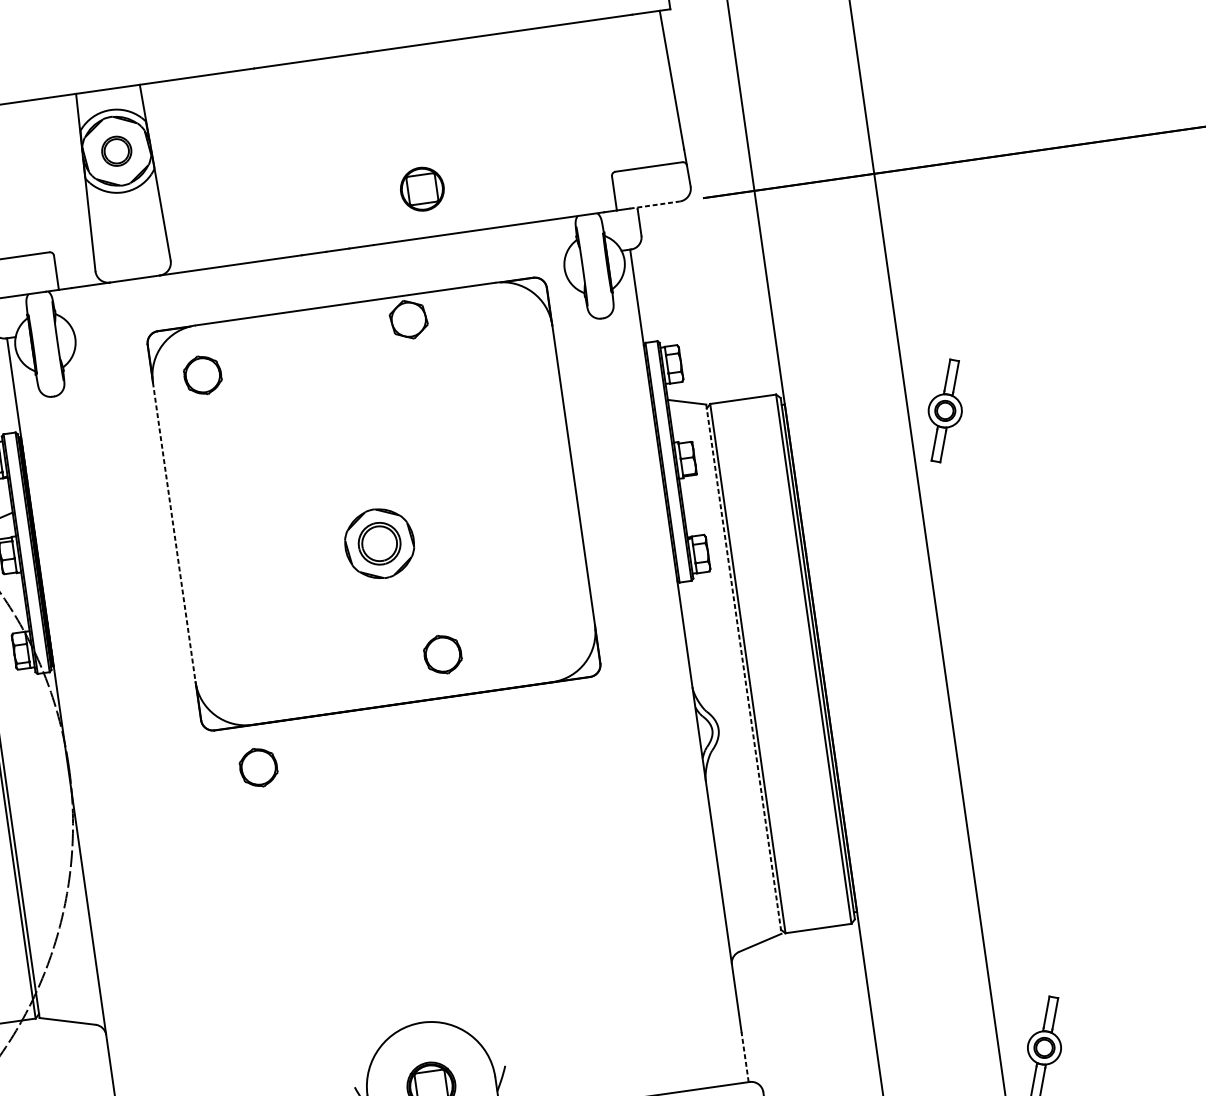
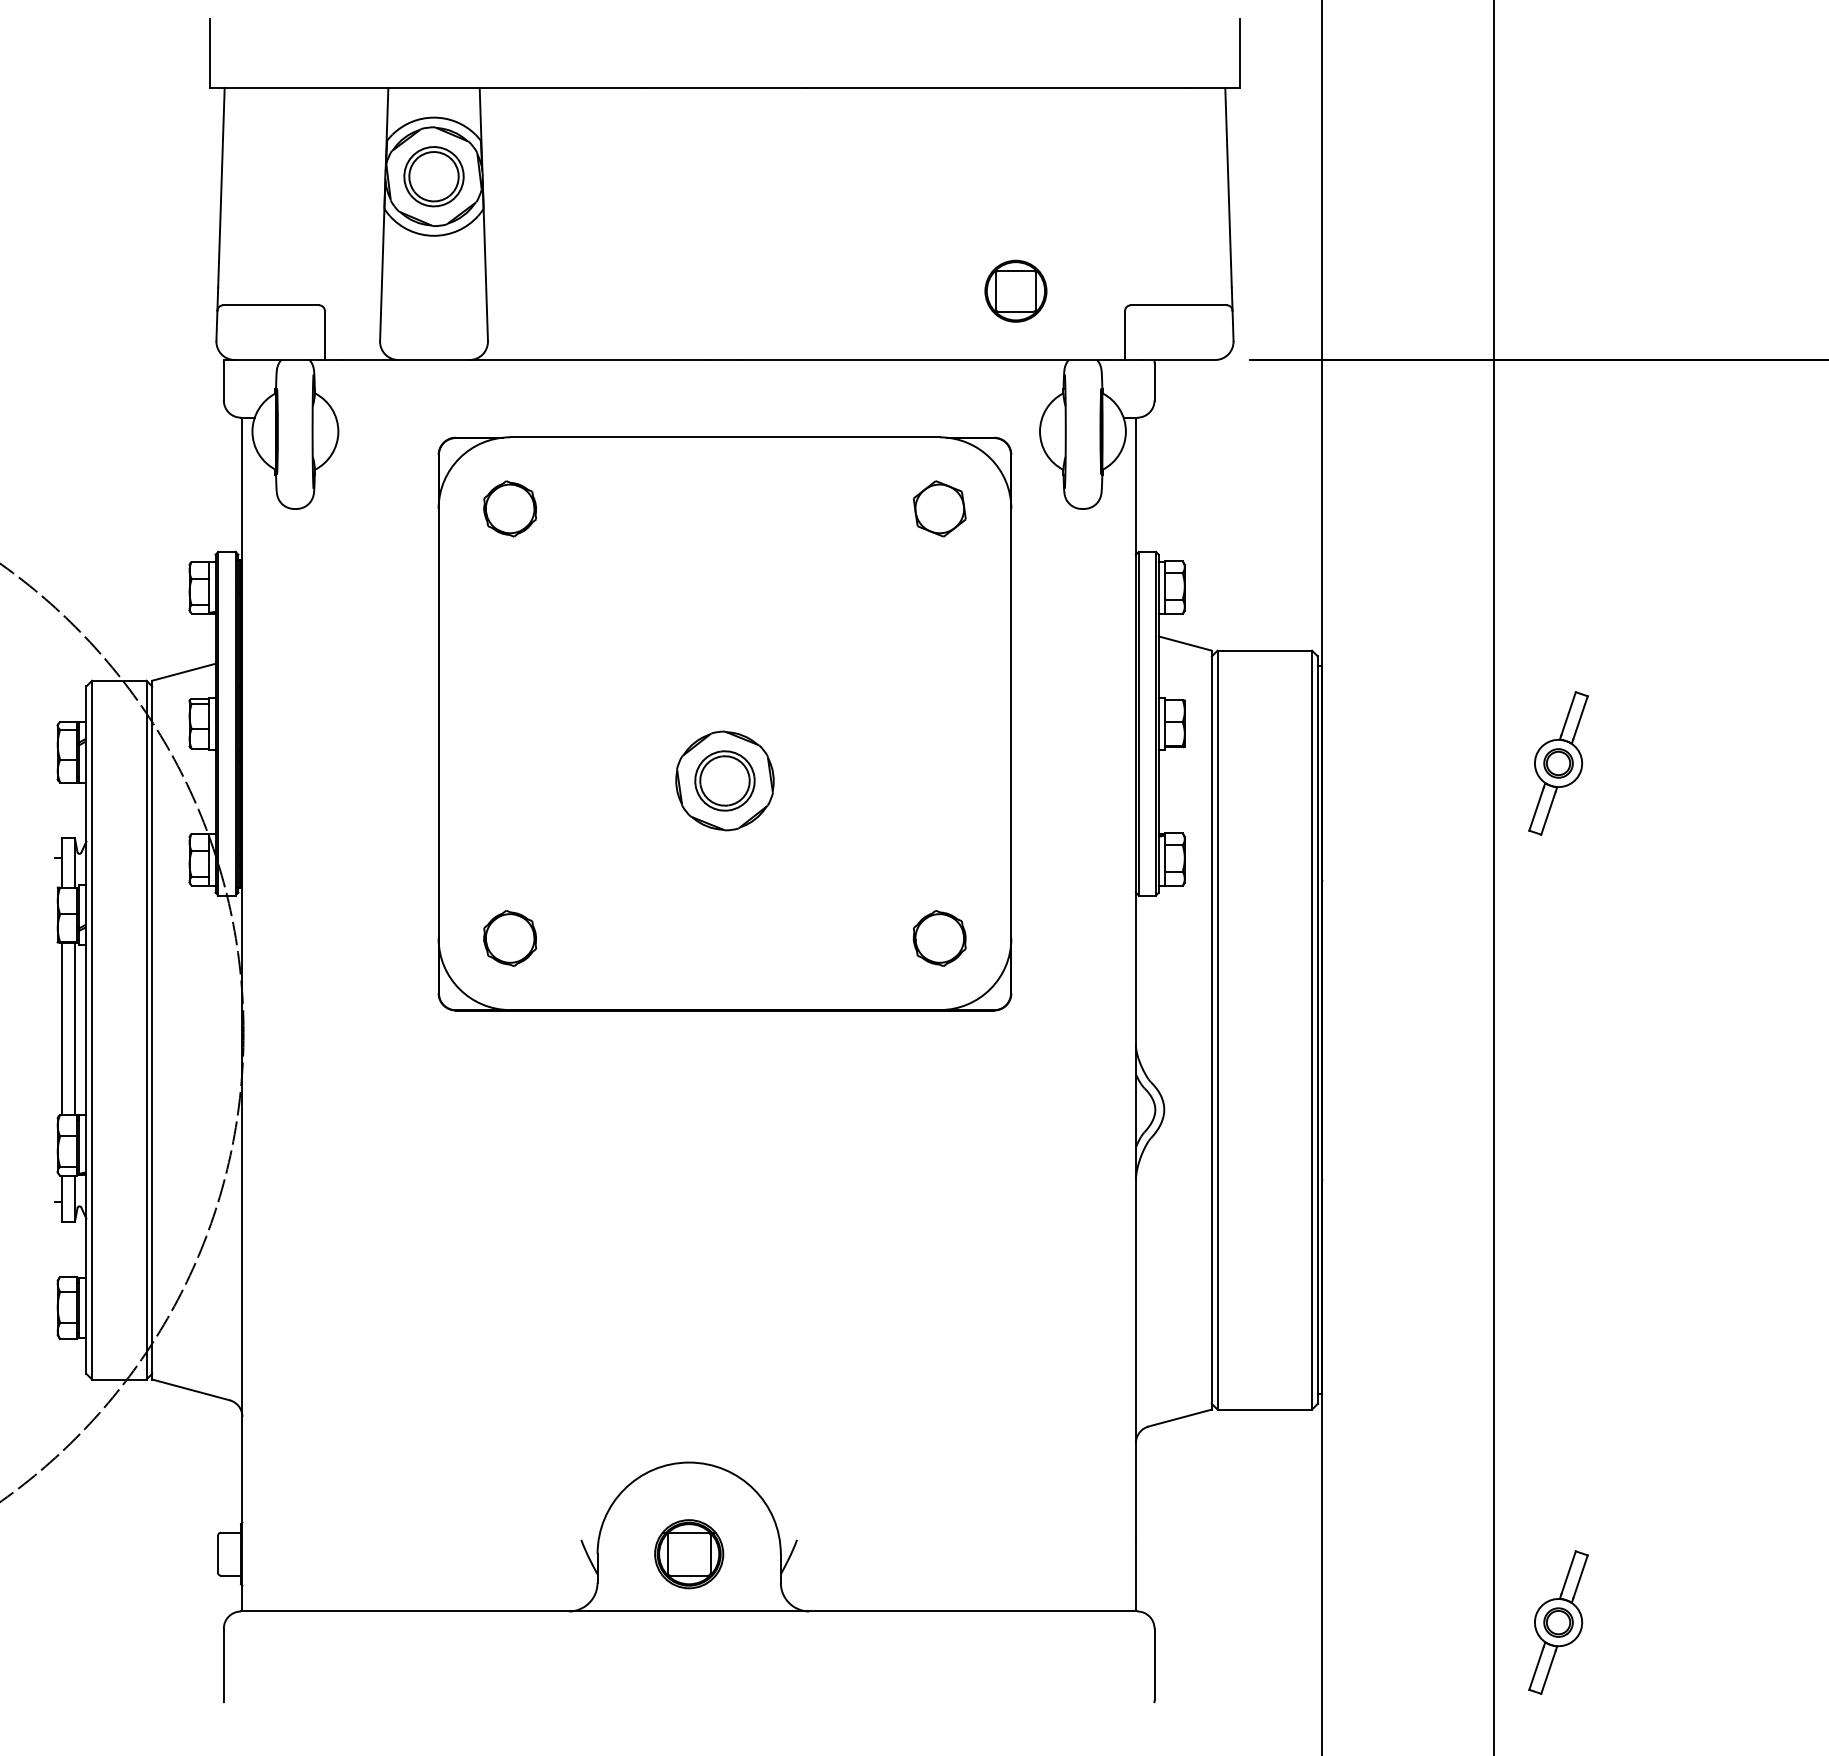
part: (116, 151) -> (433, 176), size x1.43
part: (421, 188) -> (1015, 290), moved
line: (654, 205) -> (1179, 360), dashed -> solid
part: (408, 319) -> (939, 508), moved
part: (945, 410) -> (1558, 763), moved
line: (174, 532) -> (438, 723), dashed -> solid
part: (442, 654) -> (939, 938), moved
line: (743, 669) -> (1211, 1030), dashed -> solid
part: (258, 767) -> (510, 938), moved
line: (744, 1057) -> (1135, 1575), dashed -> solid

